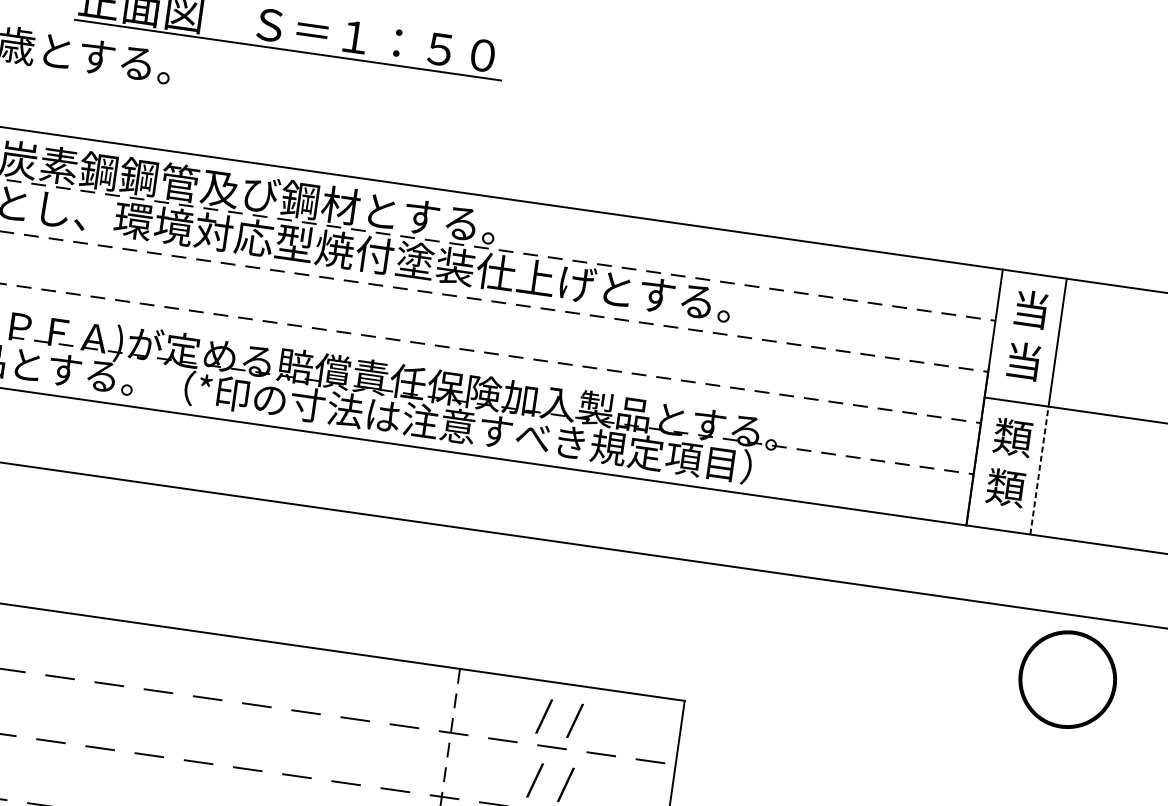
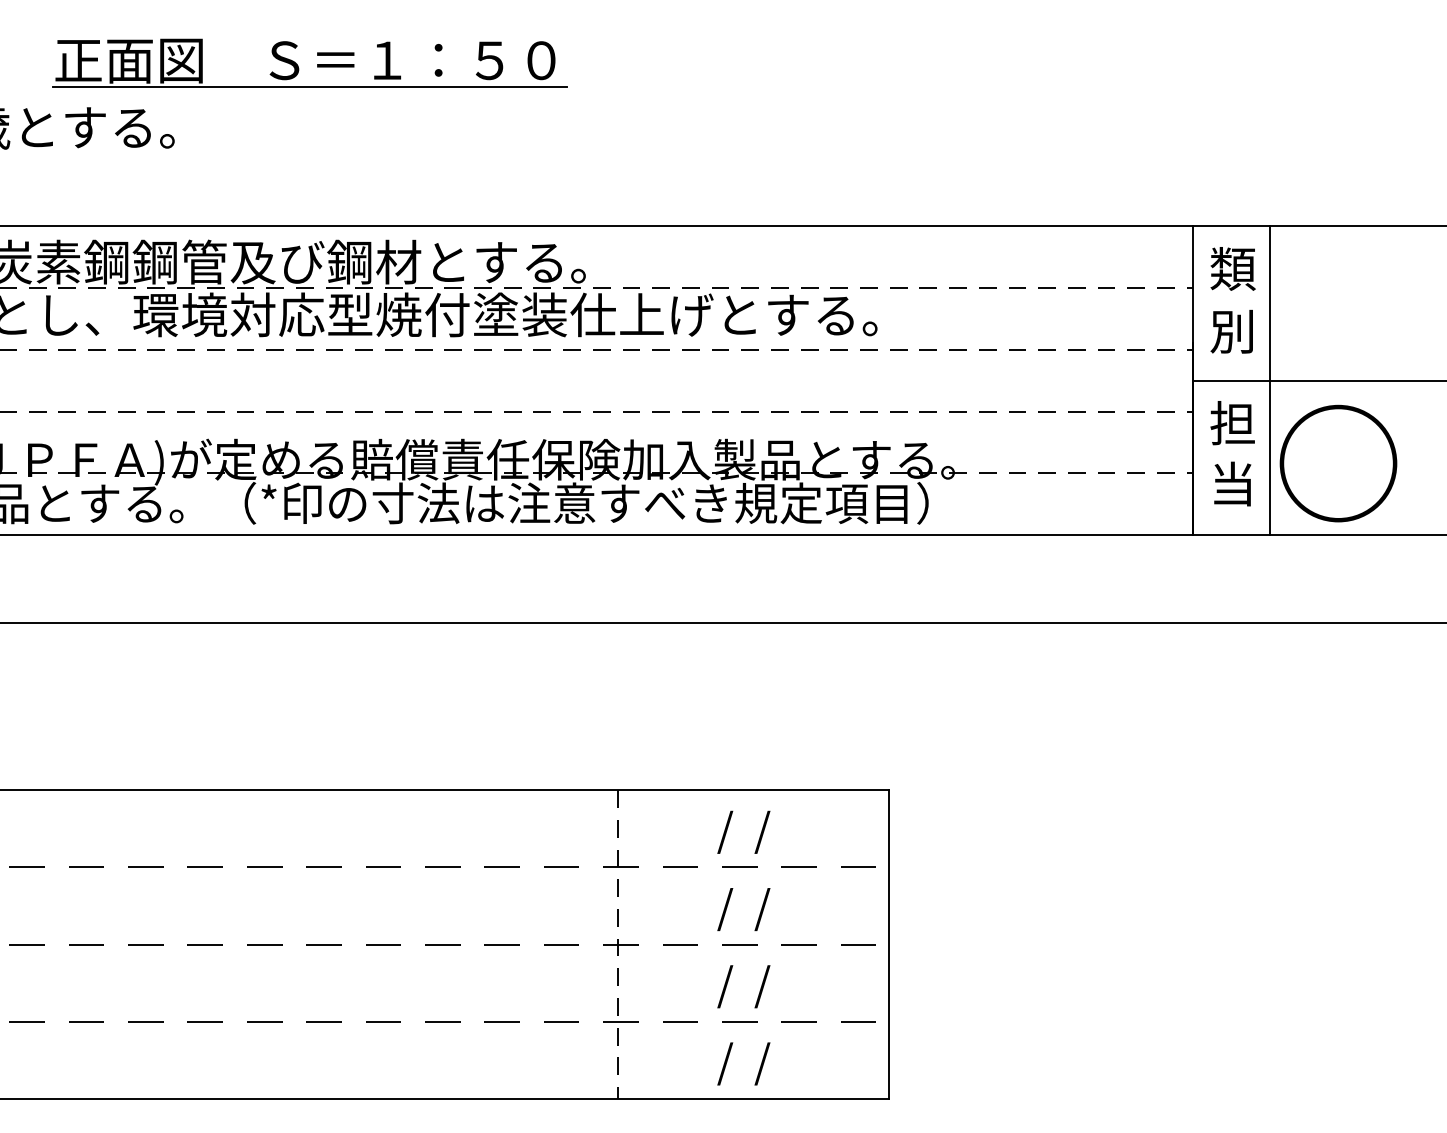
text: (1030, 309) -> (1232, 268), 当 -> 類
text: (1022, 361) -> (1231, 331), 当 -> 別
text: (1012, 437) -> (1232, 423), 類 -> 担
line: (1039, 470) -> (1269, 457), dashed -> solid
text: (1005, 487) -> (1232, 483), 類 -> 当
part: (1067, 679) -> (1338, 463), moved

